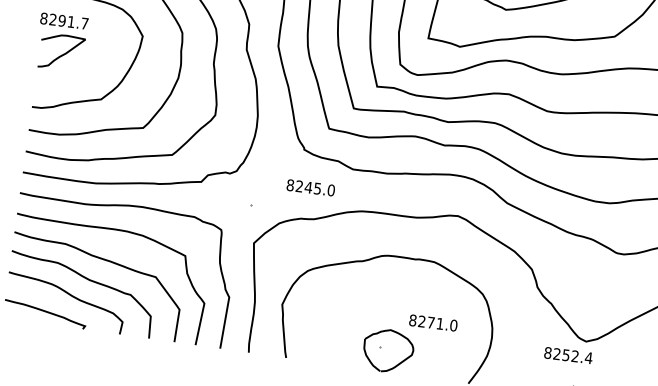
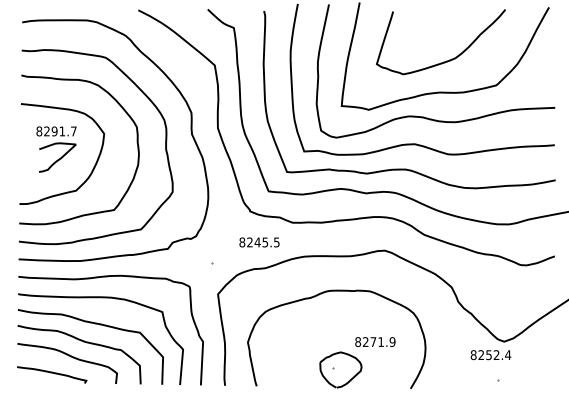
part: (61, 42) -> (56, 149), moved
text: (330, 190) -> (276, 242), 8245.0 -> 8245.5
text: (453, 326) -> (392, 342), 8271.0 -> 8271.9

